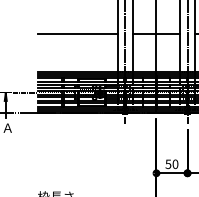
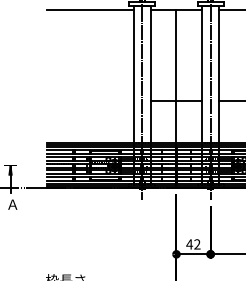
line: (77, 33) -> (89, 100), removed
line: (24, 92) -> (31, 165), removed
text: (171, 164) -> (193, 244), 50 -> 42

